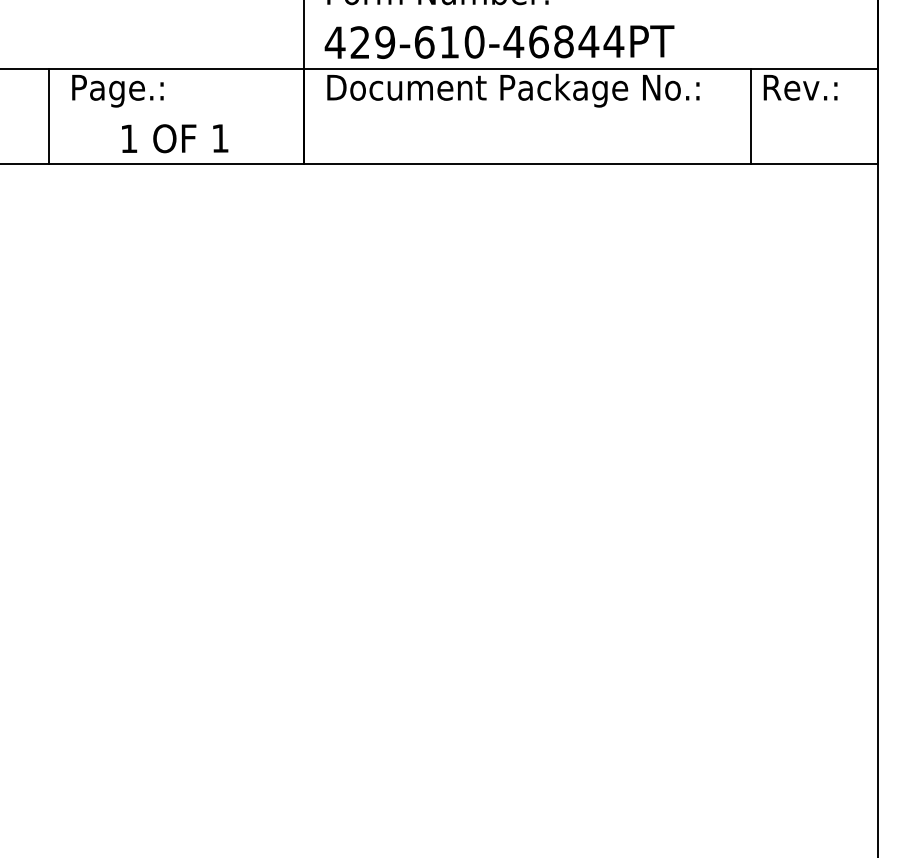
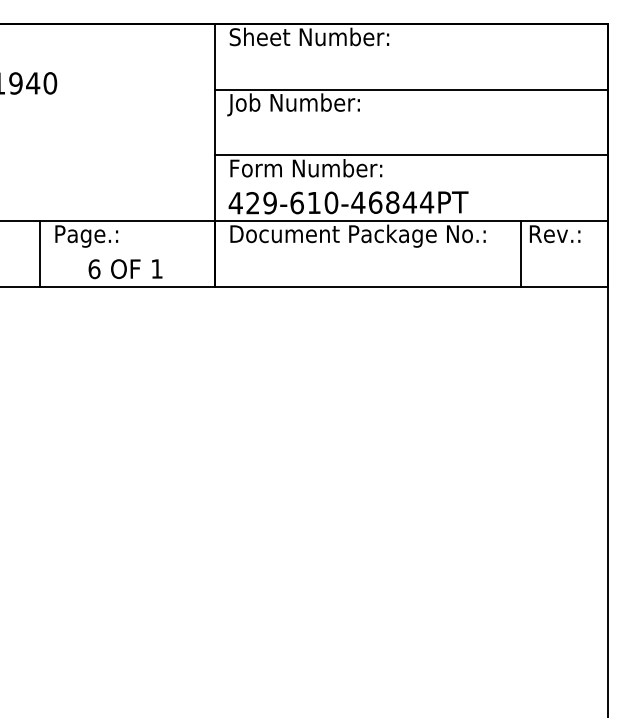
text: (129, 139) -> (94, 269), 1 -> 6

